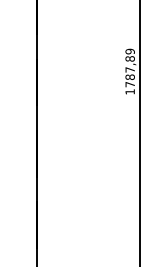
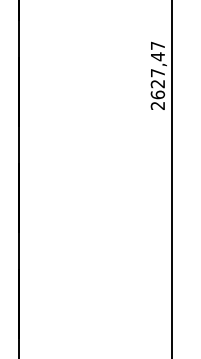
text: (129, 71) -> (156, 75), 1787,89 -> 2627,47

